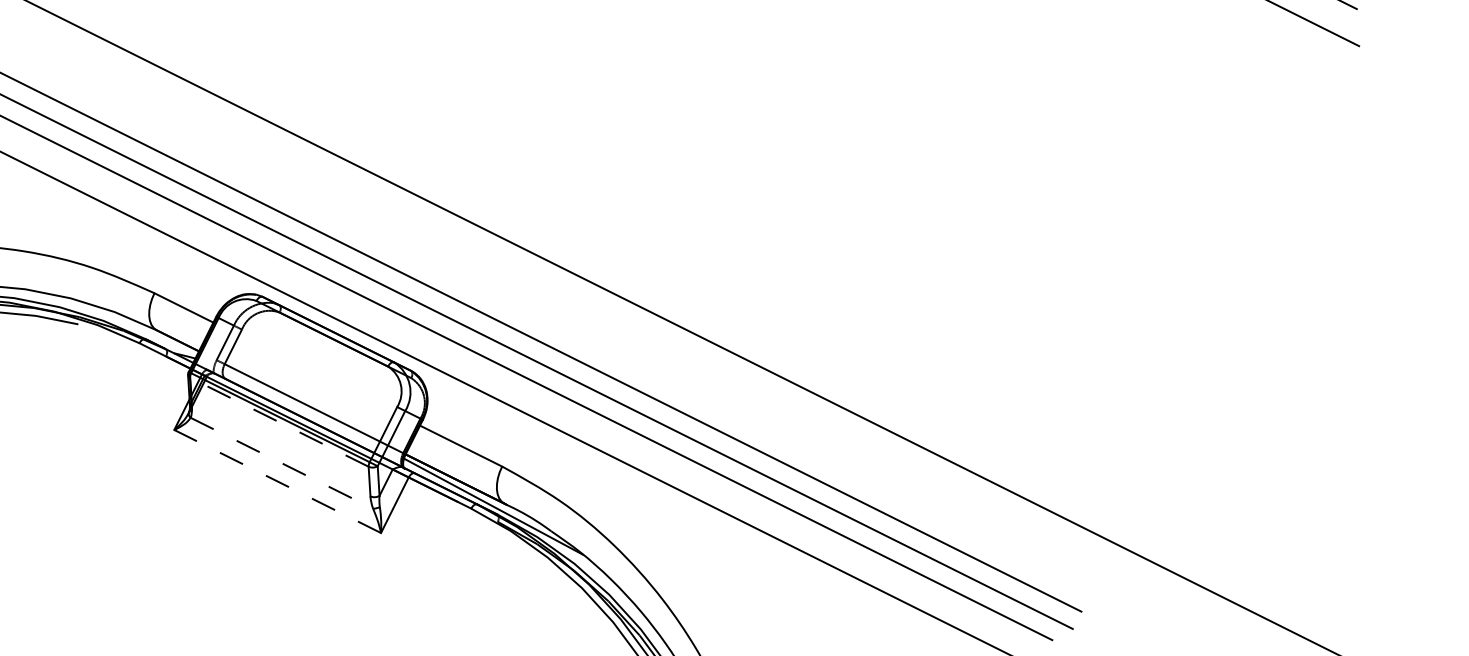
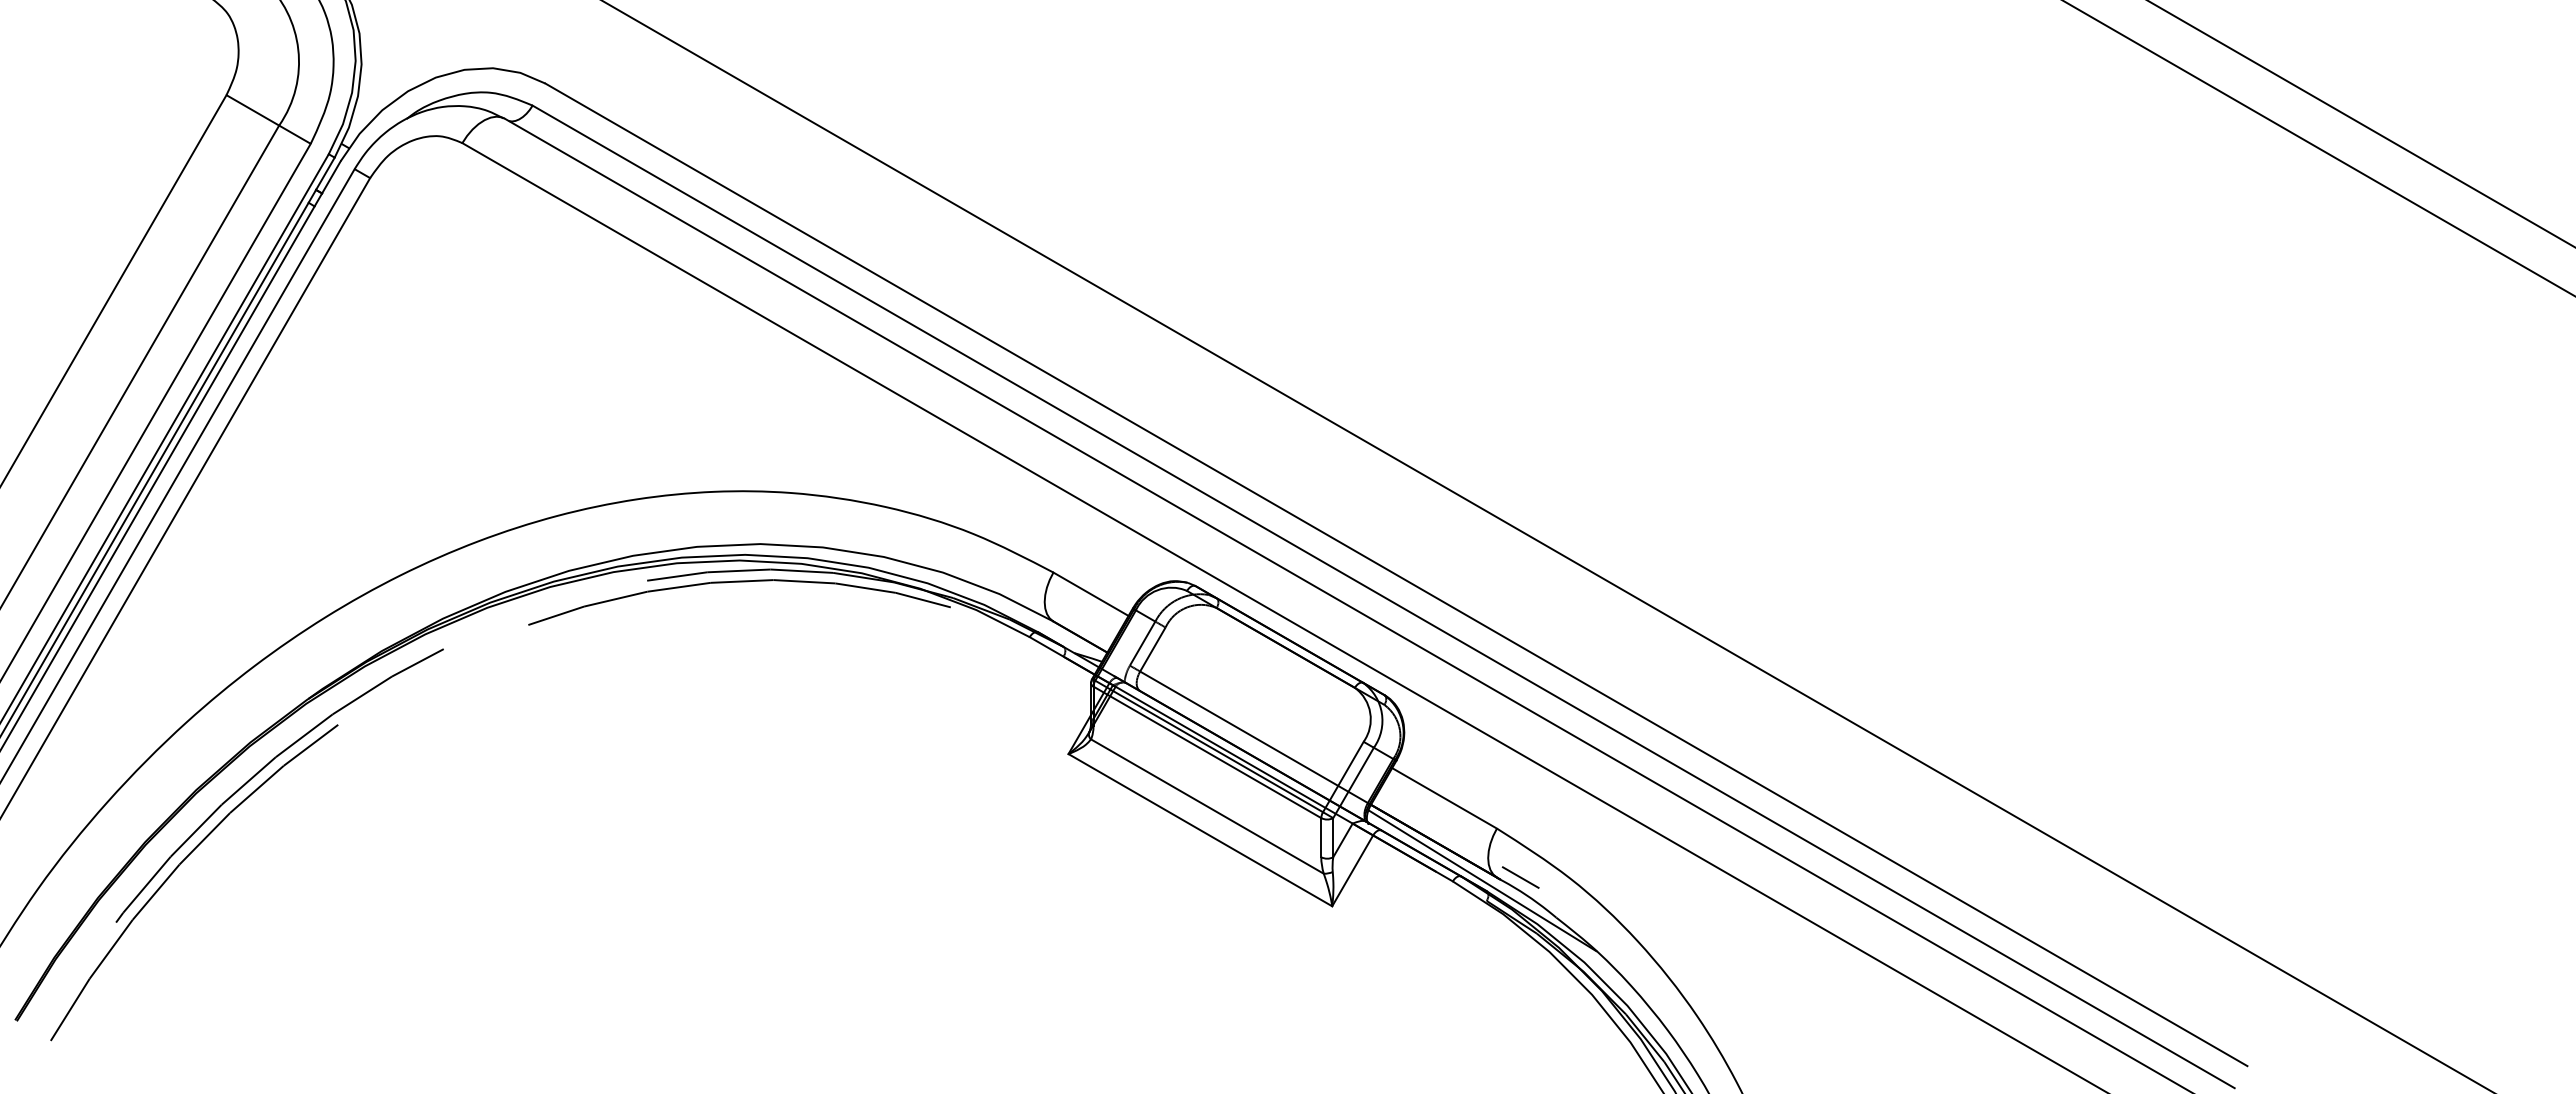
line: (278, 422) -> (1206, 752), dashed -> solid
line: (281, 463) -> (1207, 806), dashed -> solid
line: (276, 481) -> (1199, 829), dashed -> solid
line: (522, 502) -> (1520, 877), added

